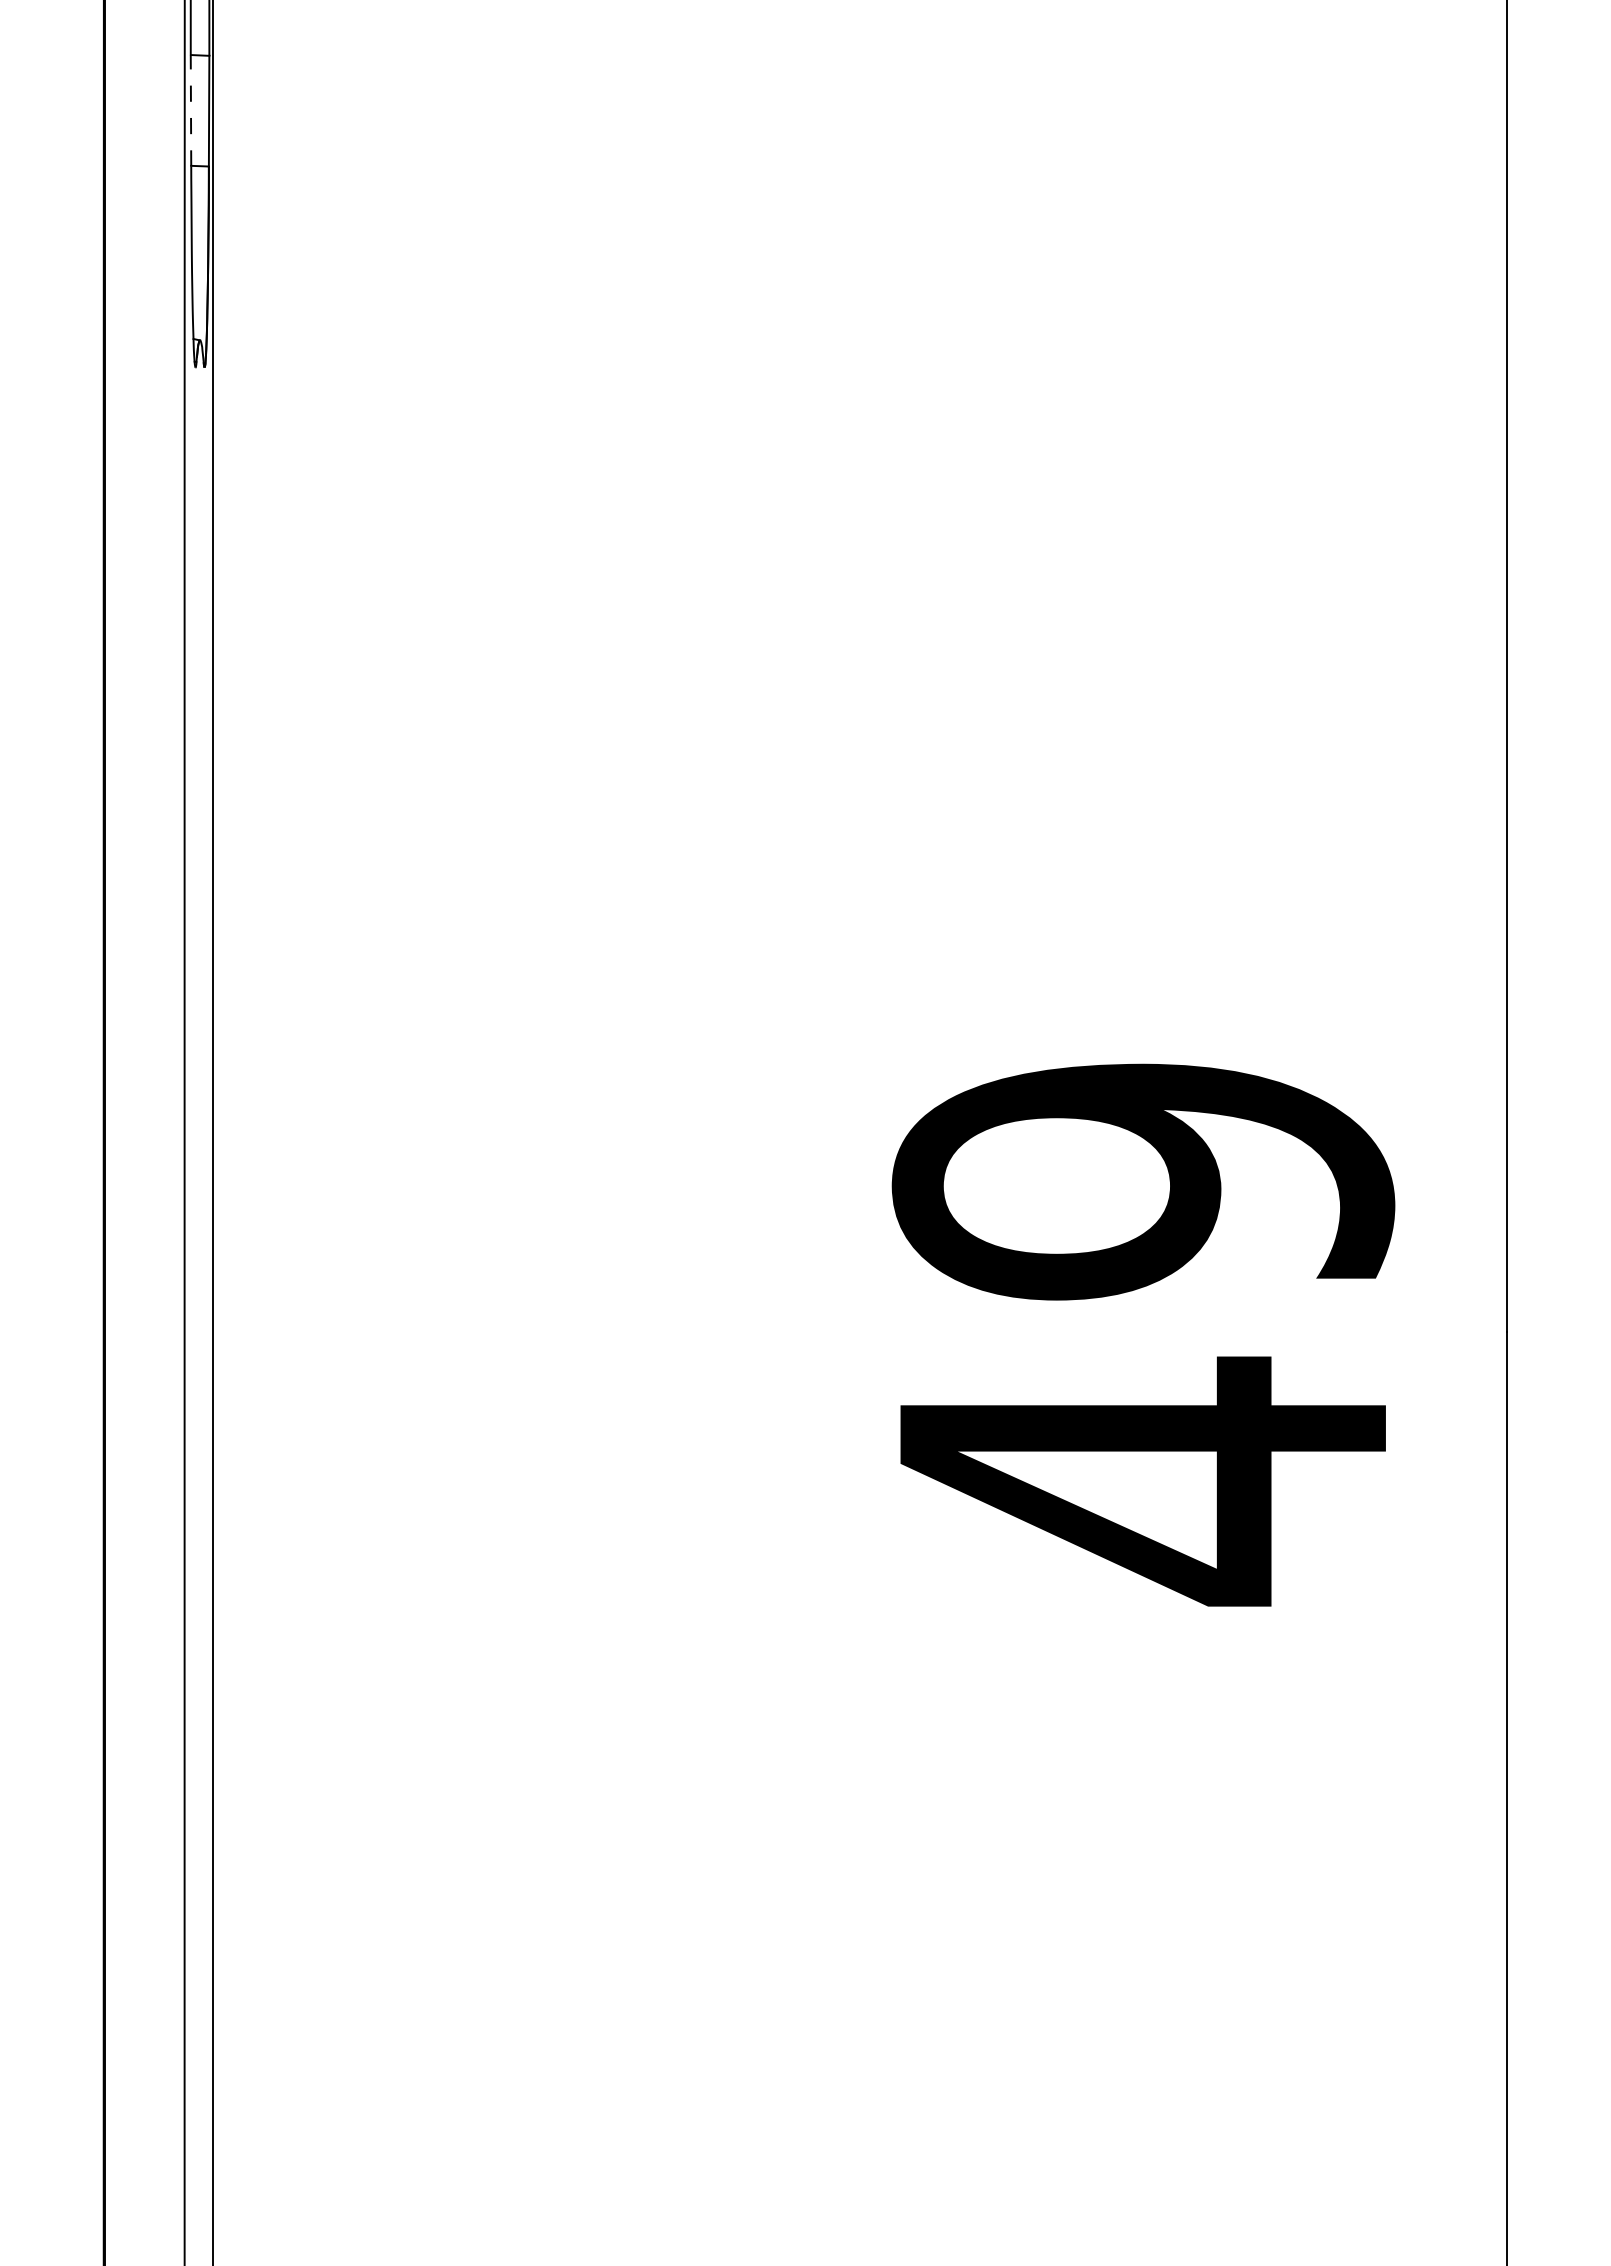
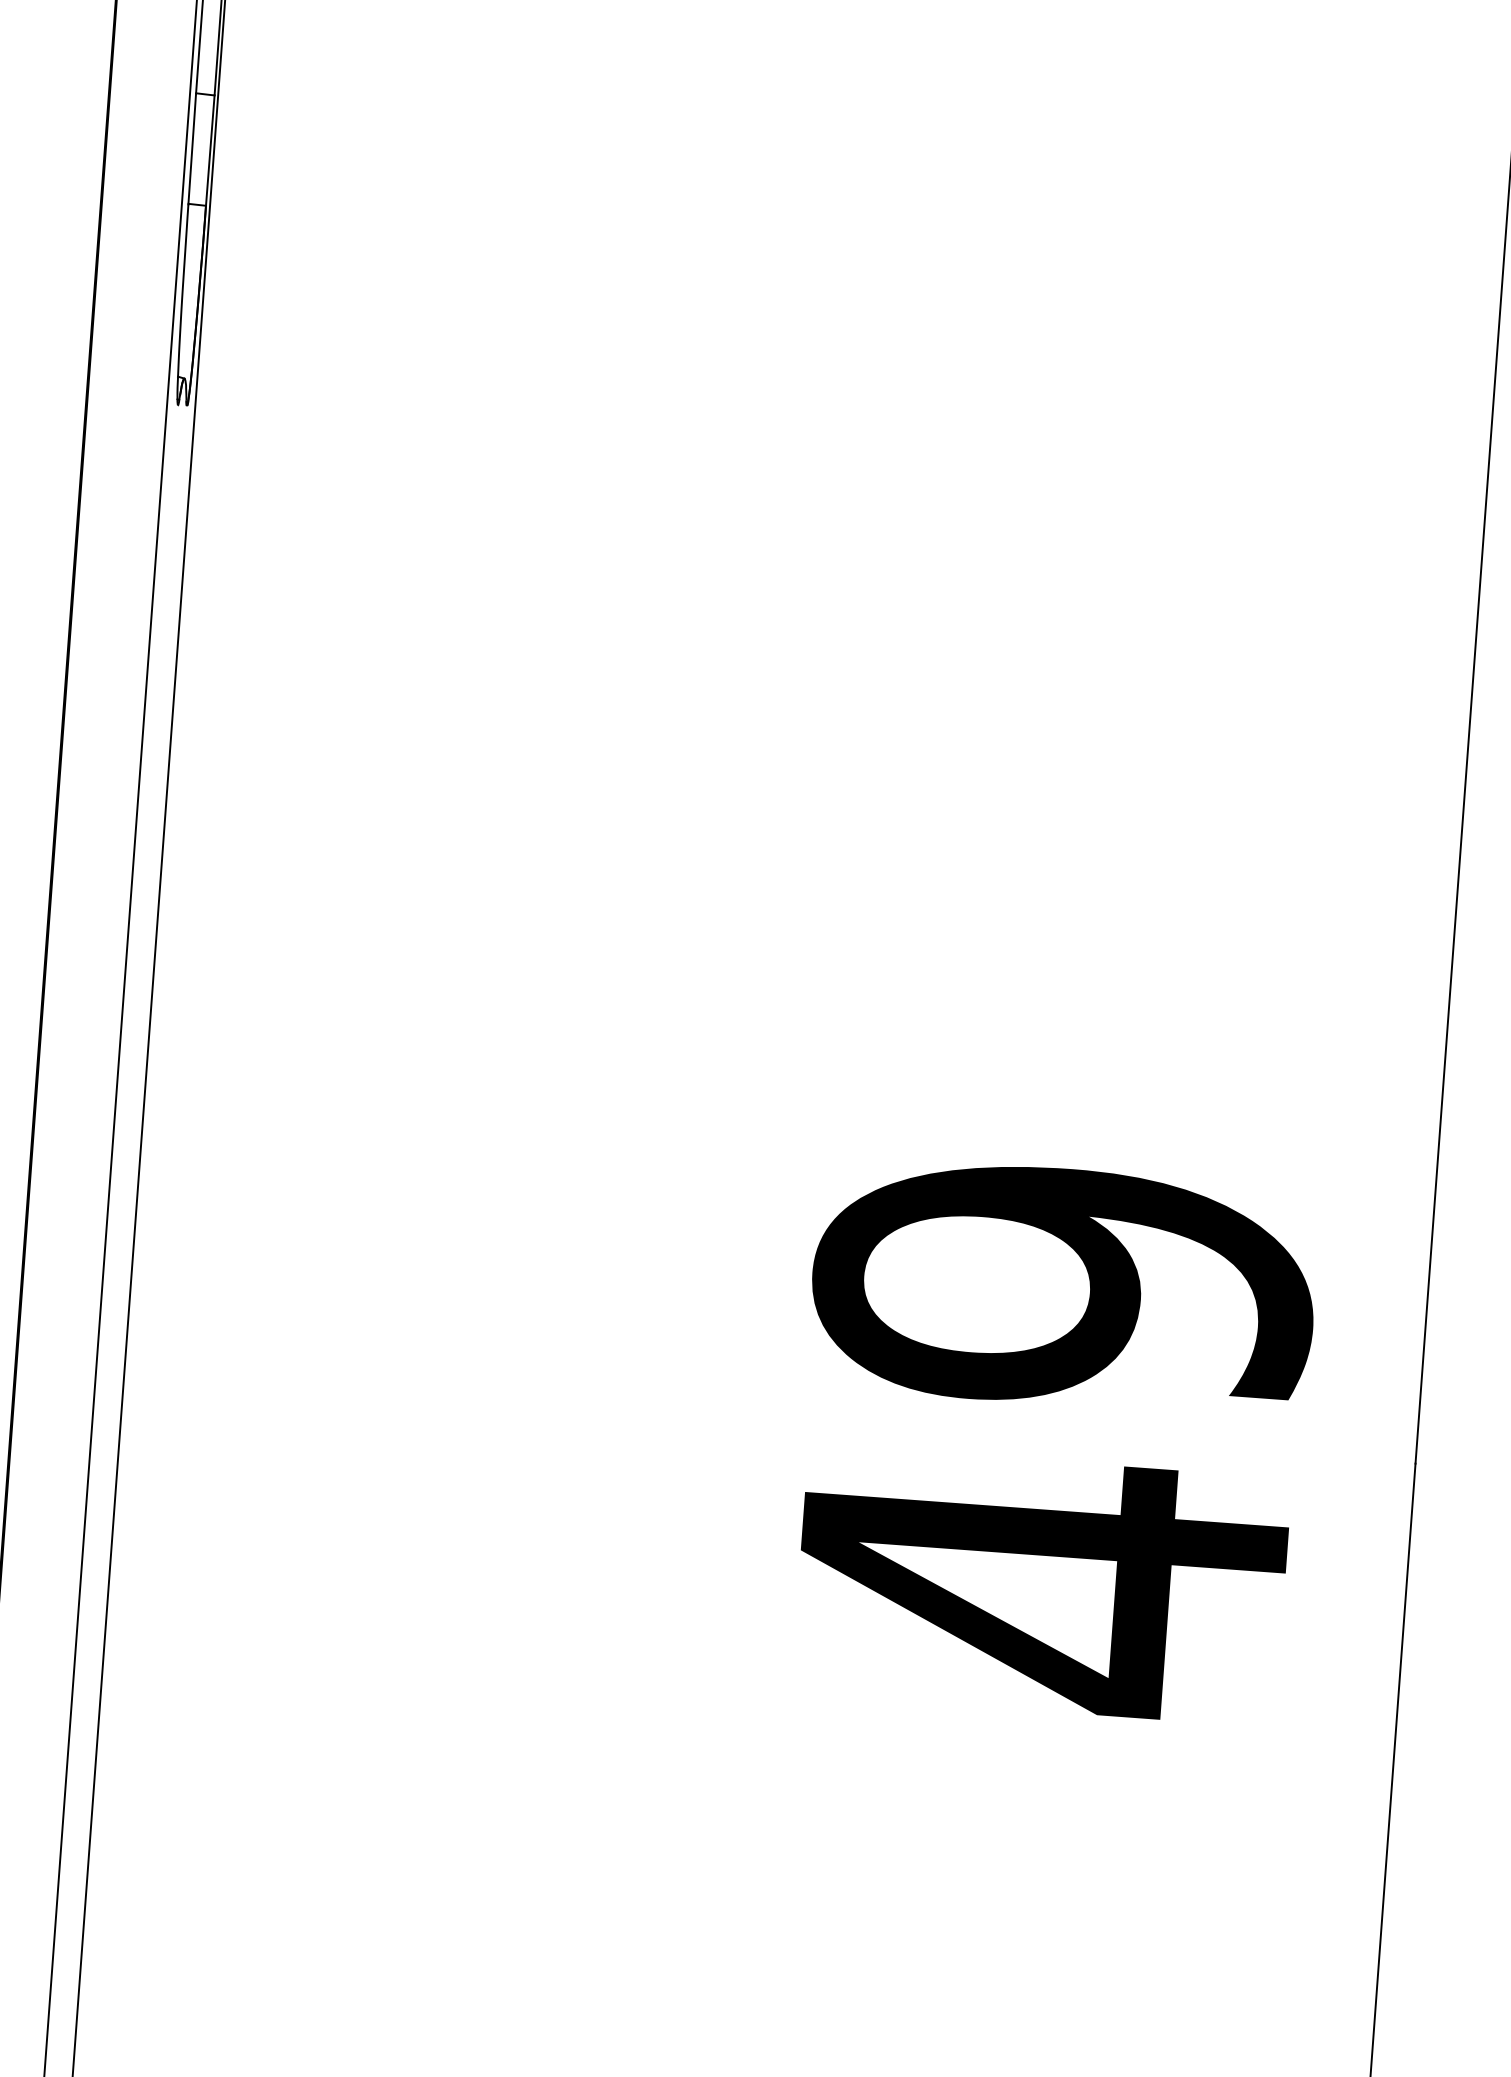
line: (191, 110) -> (192, 148), dashed -> solid

